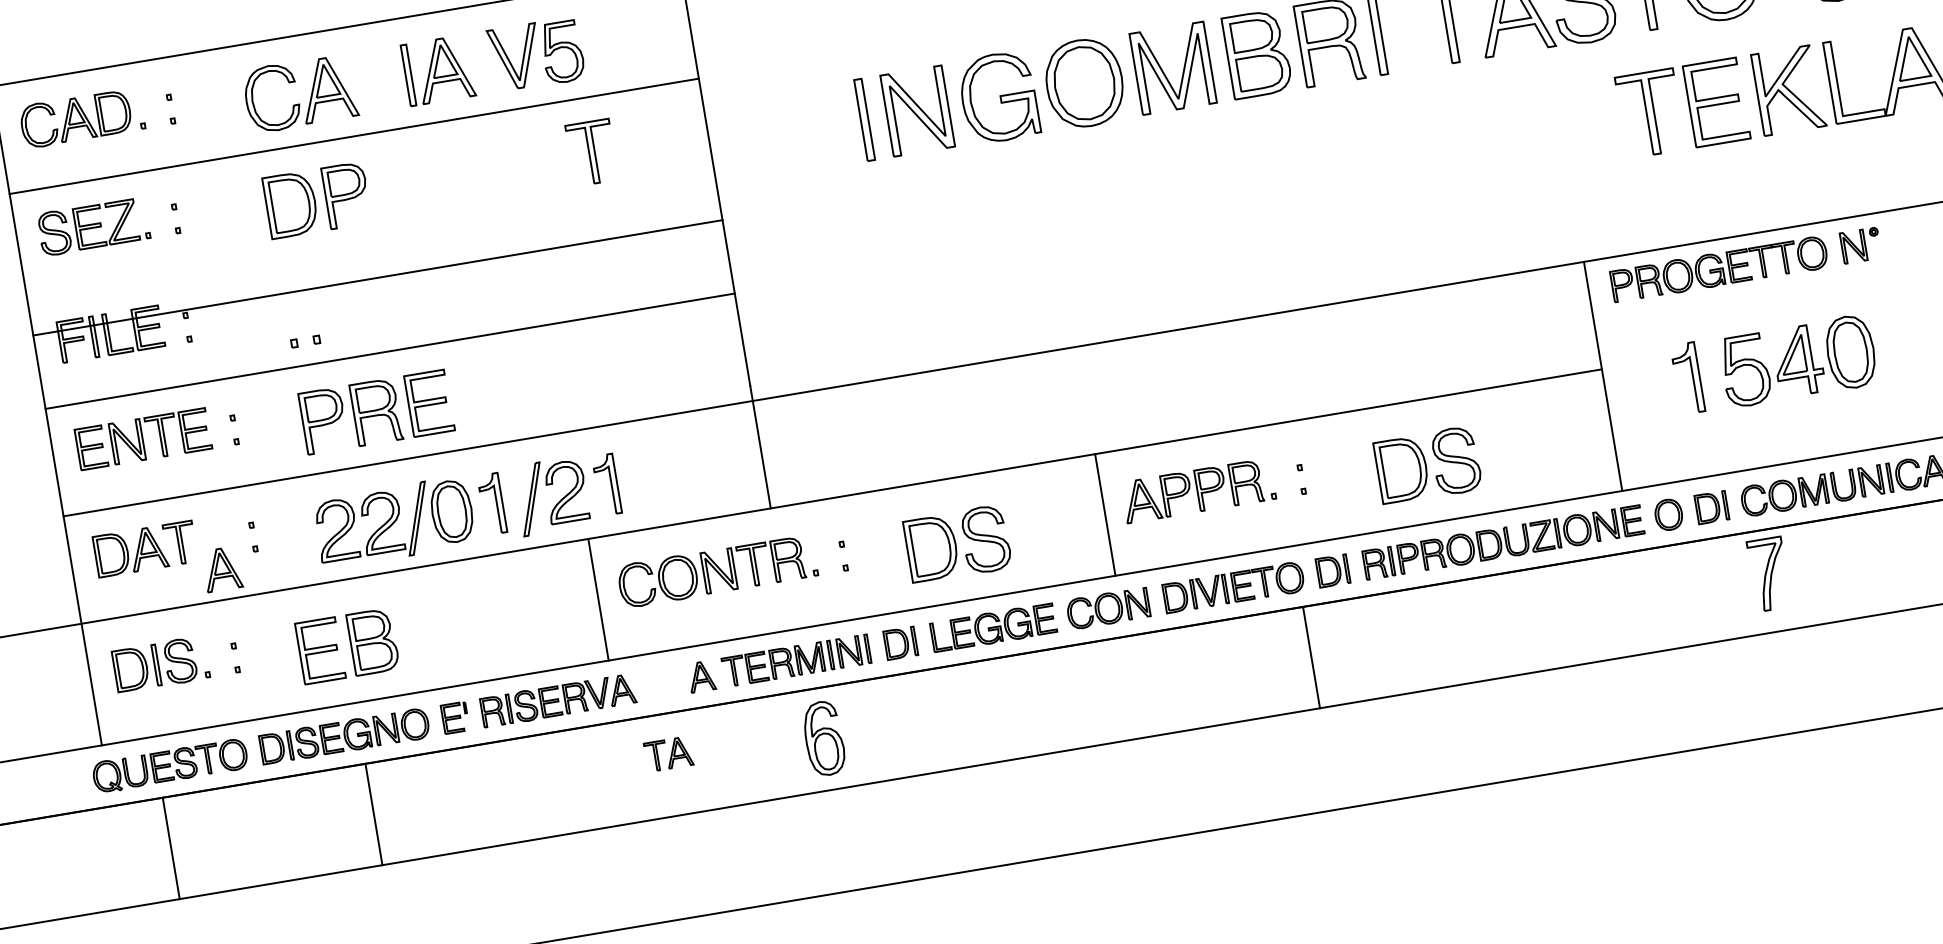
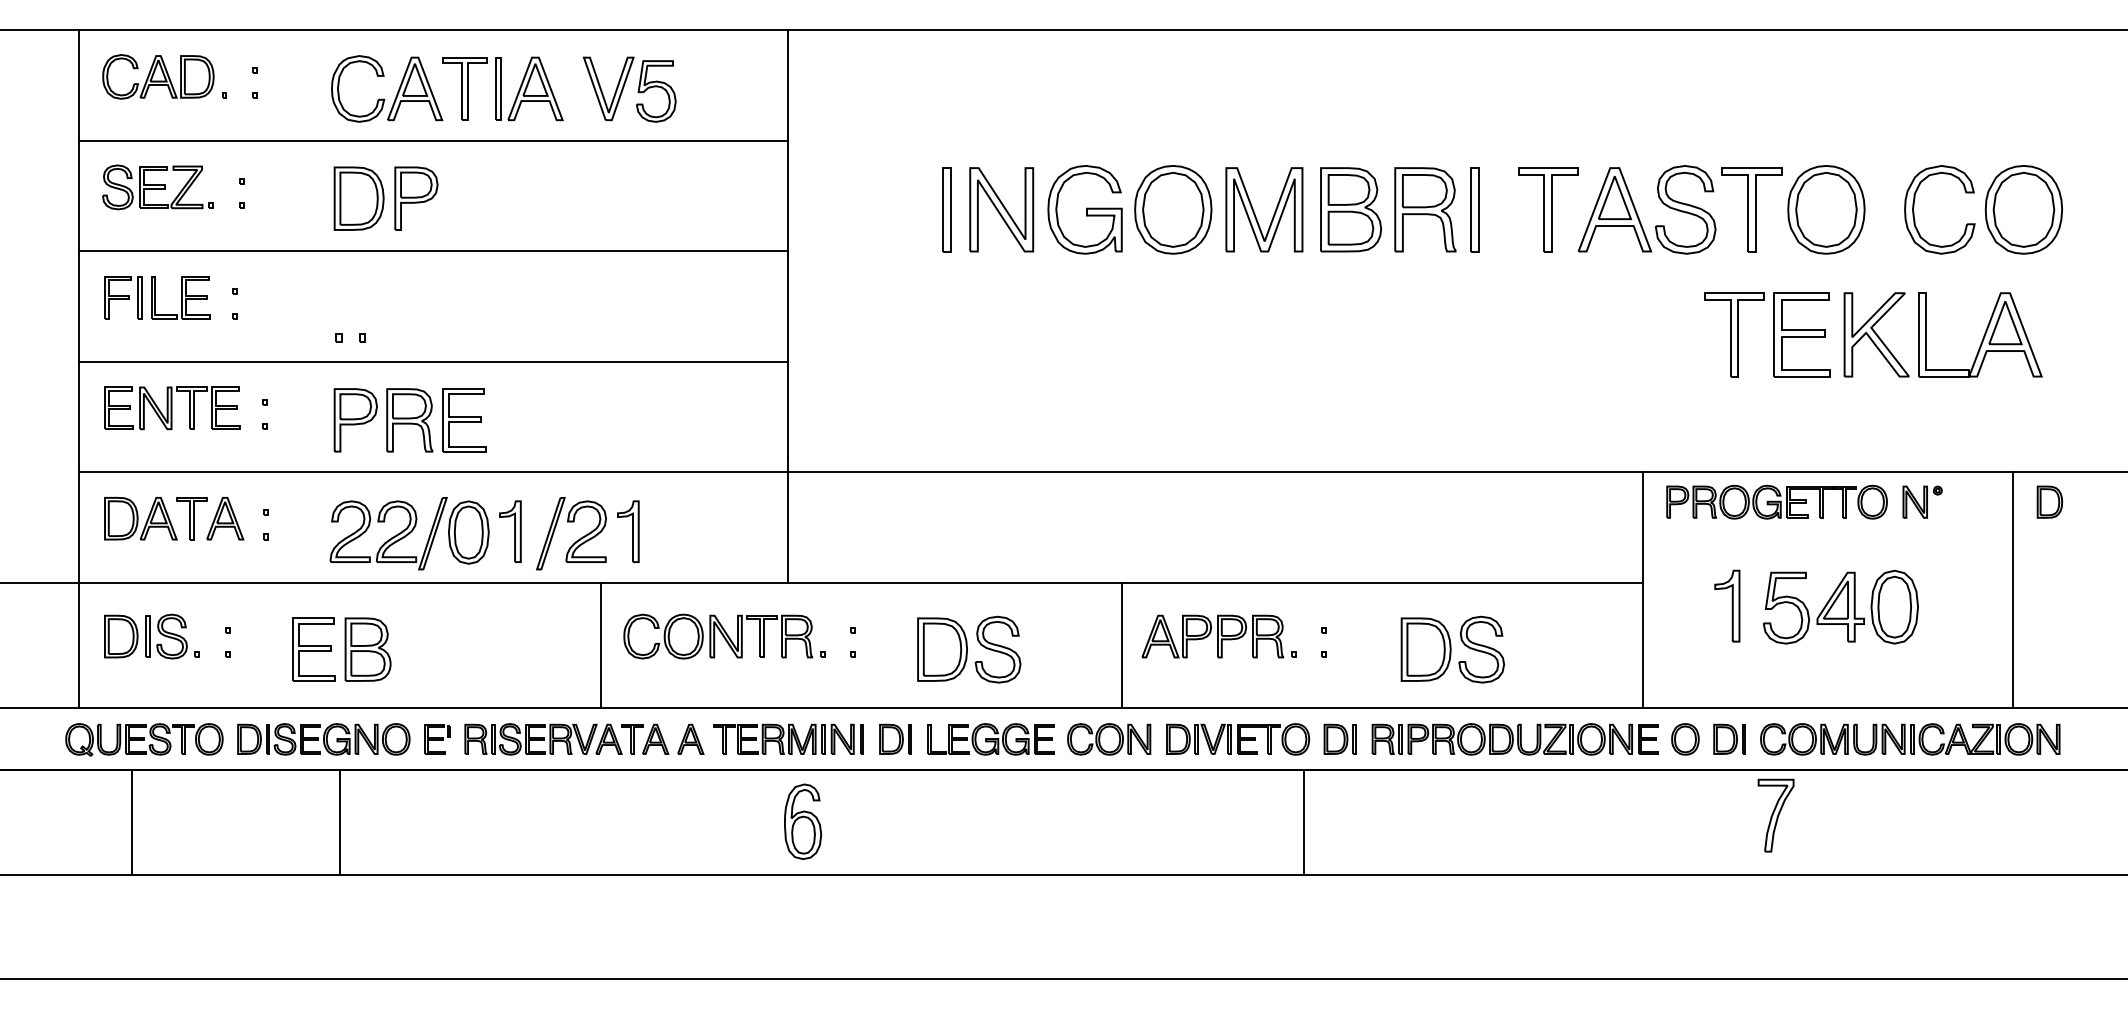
part: (591, 152) -> (464, 88), moved
line: (377, 278) -> (433, 251), moved
part: (222, 569) -> (225, 518), moved
part: (669, 753) -> (645, 738), moved

